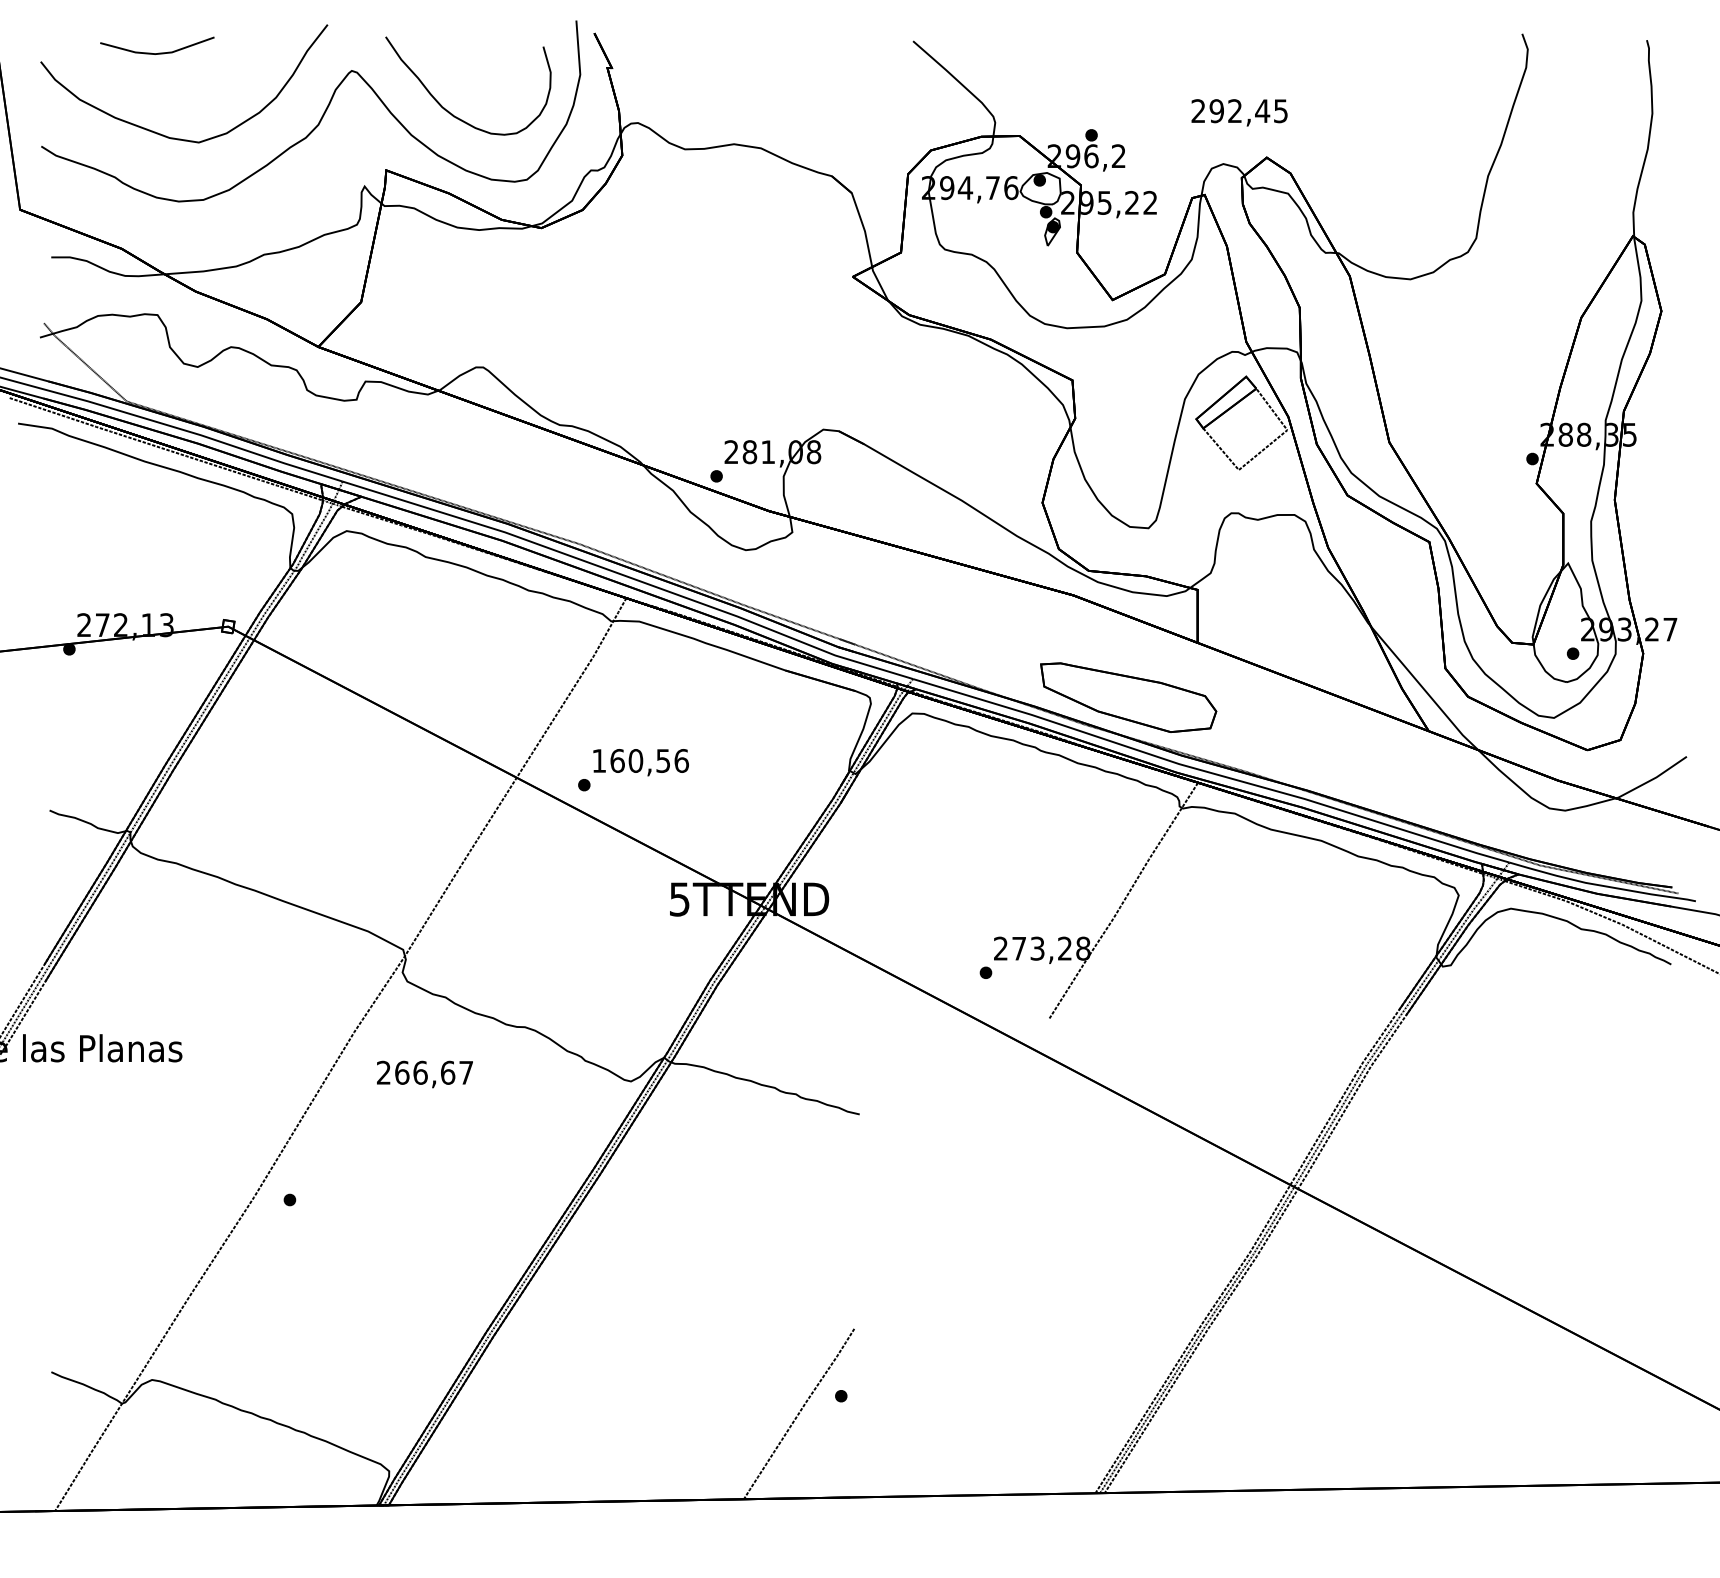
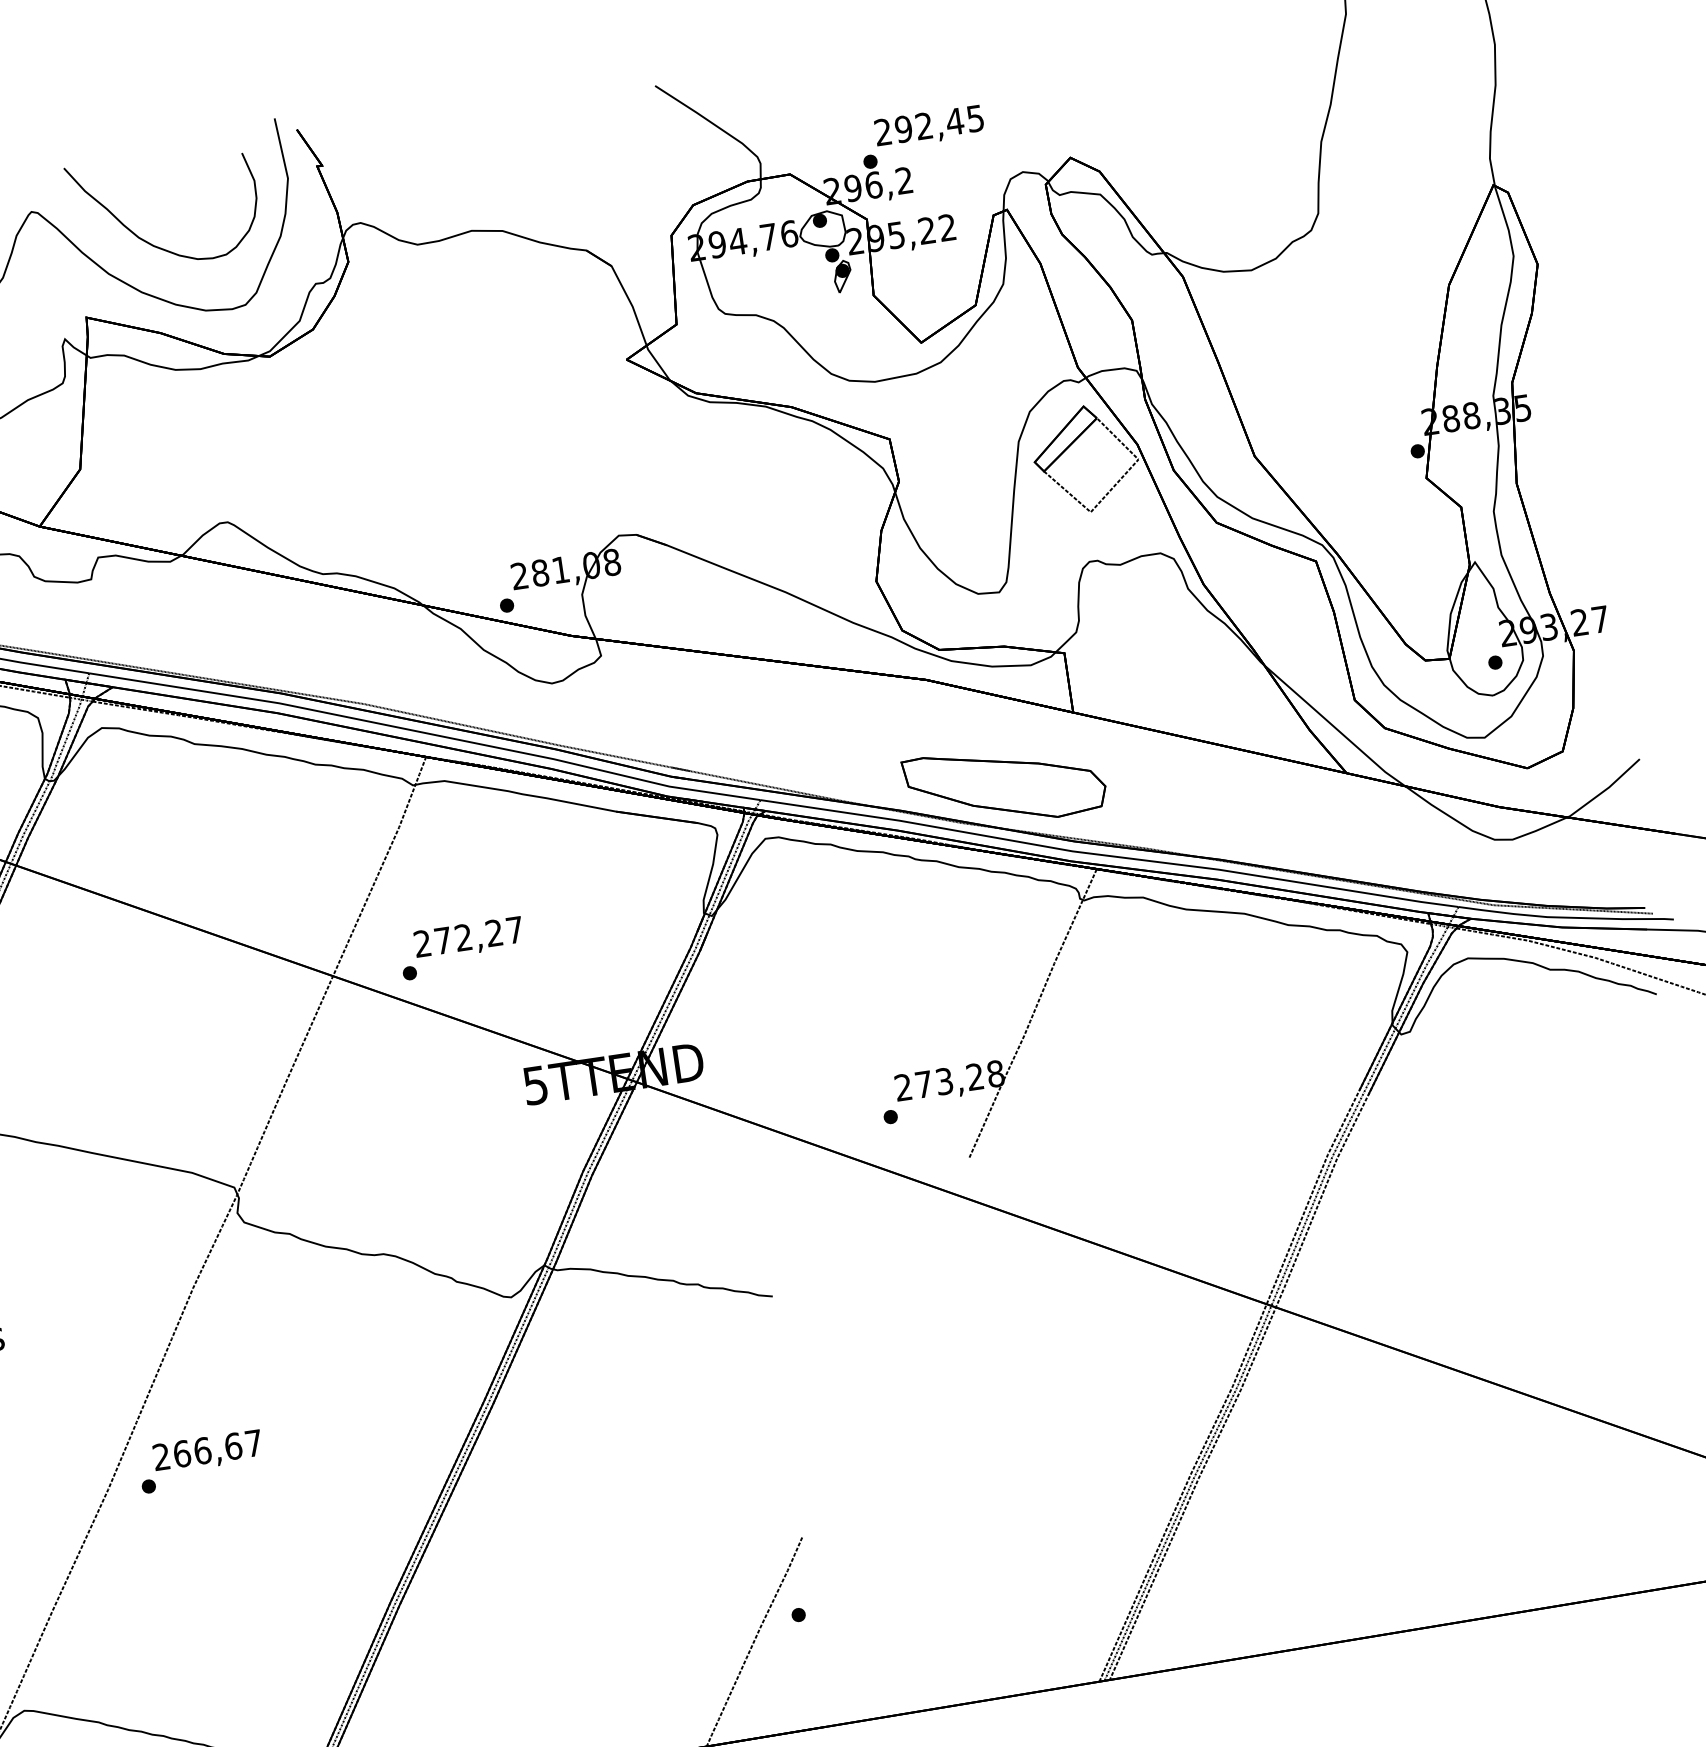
text: (1239, 112) -> (929, 126), moved
text: (640, 760) -> (468, 936), 160,56 -> 272,27
text: (424, 1074) -> (207, 1452), moved

